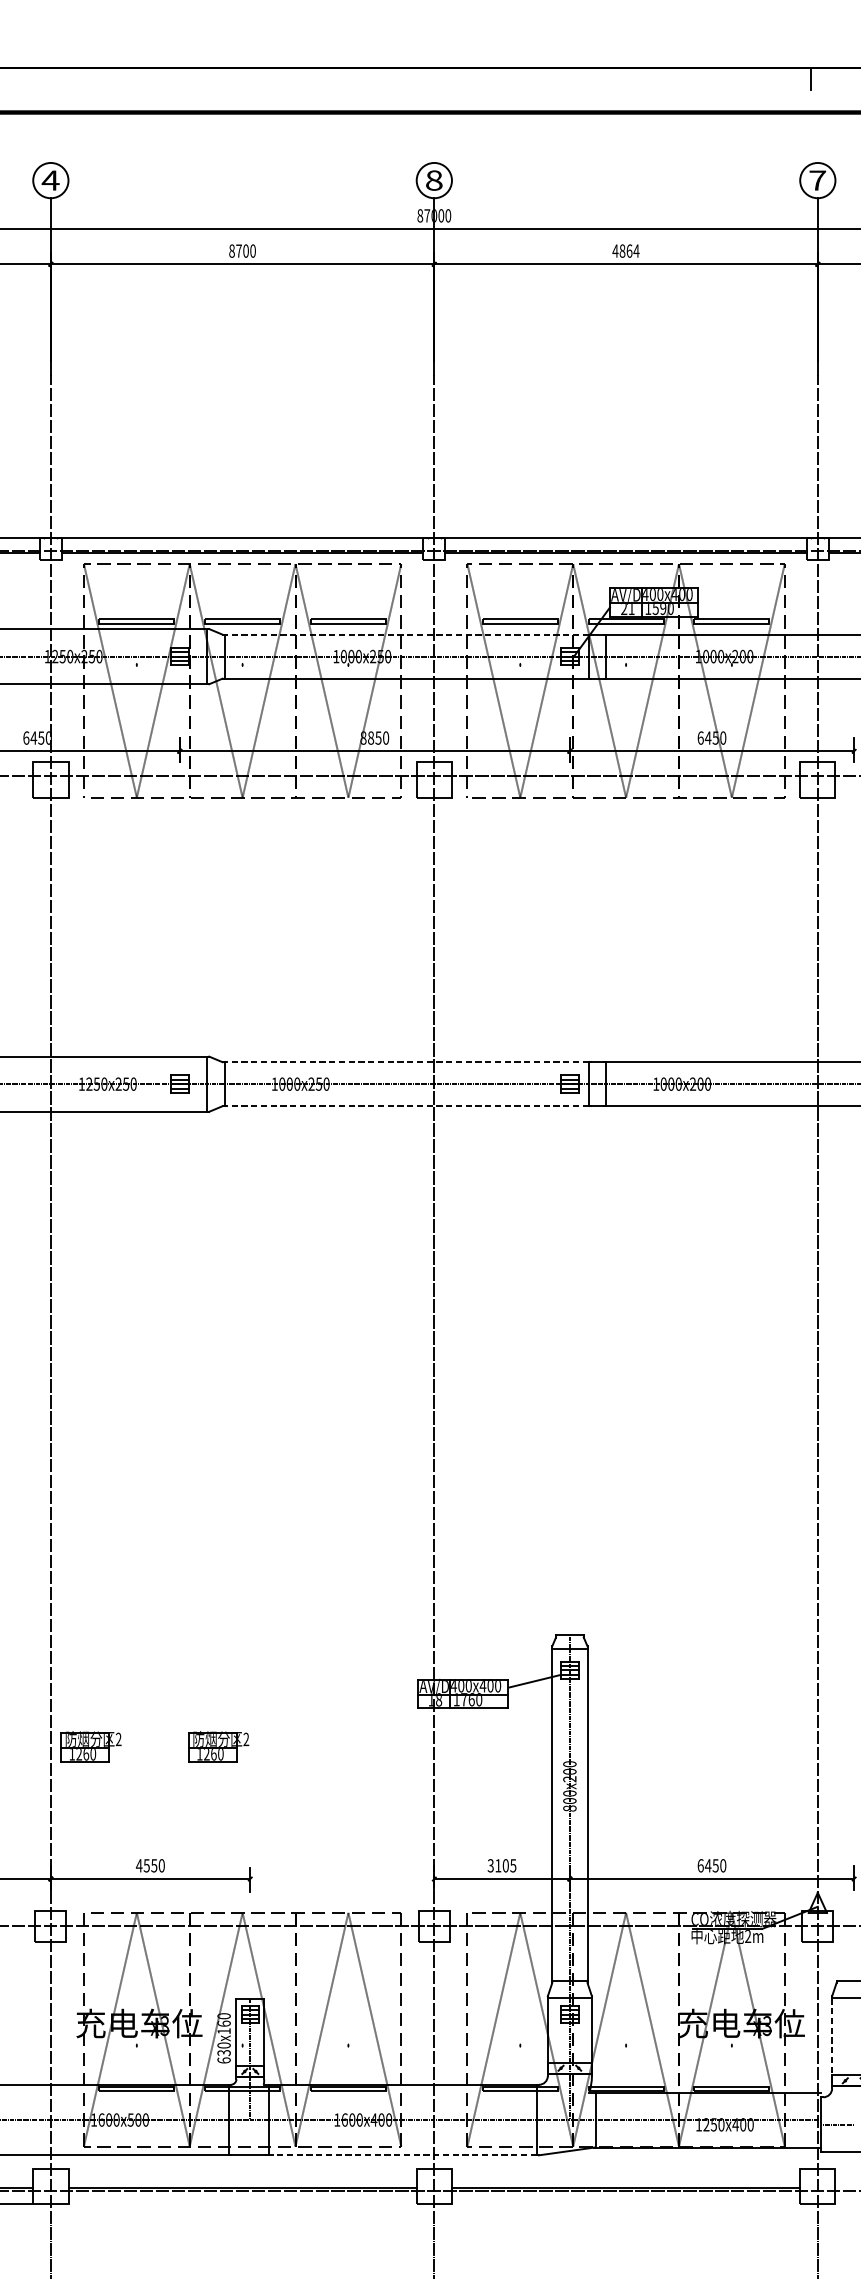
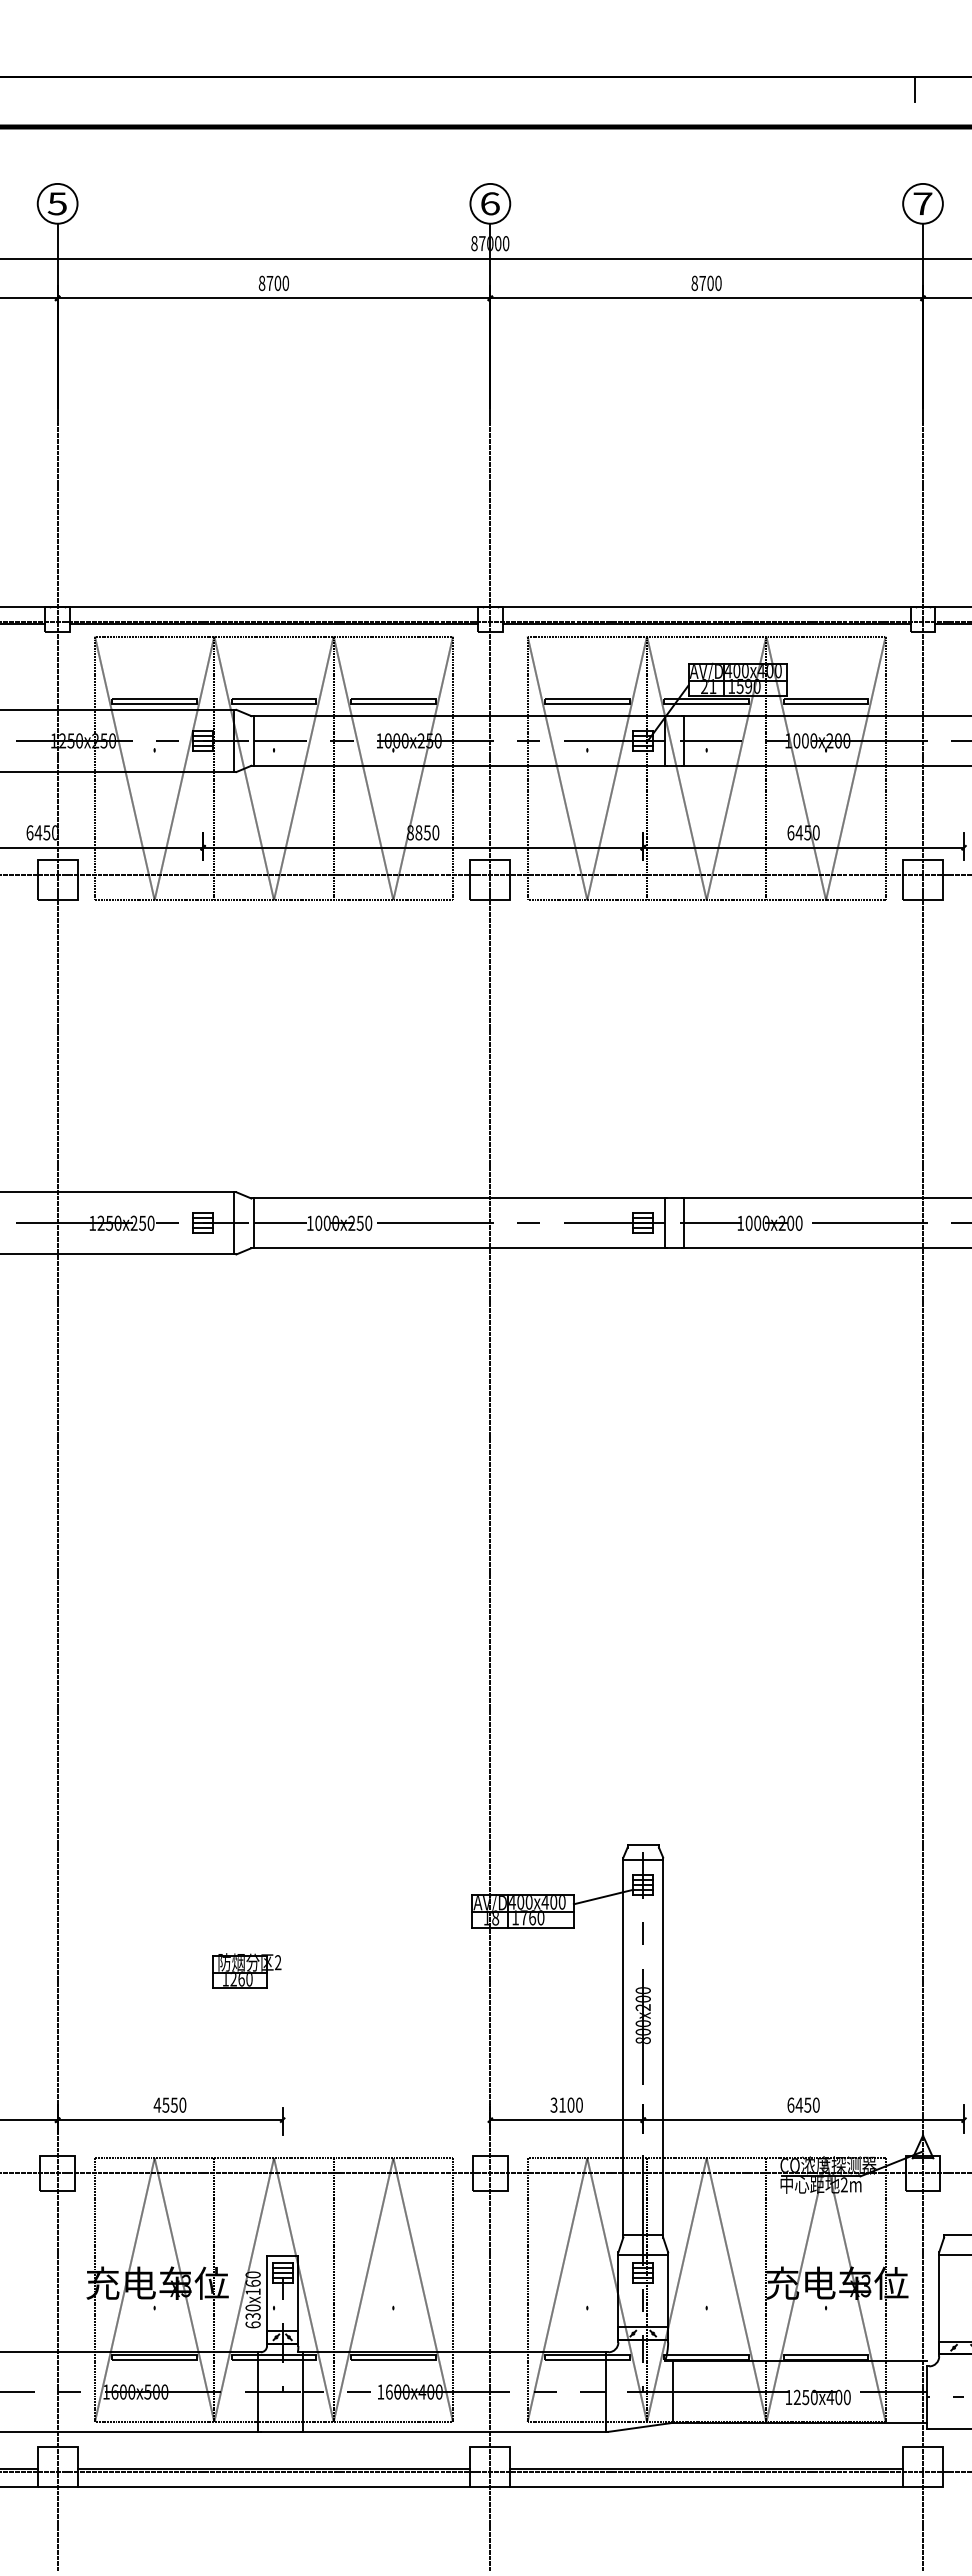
text: (50, 180) -> (57, 203), 4 -> 5
text: (434, 180) -> (490, 203), 8 -> 6
text: (625, 251) -> (706, 283), 4864 -> 8700
line: (406, 634) -> (458, 716), dashed -> solid
line: (406, 1062) -> (458, 1198), dashed -> solid
line: (406, 1106) -> (458, 1248), dashed -> solid
part: (90, 1746) -> (102, 1970), removed
text: (513, 1865) -> (579, 2104), 3105 -> 3100
line: (832, 2042) -> (939, 2304), dashed -> solid
line: (402, 2154) -> (454, 2431), dashed -> solid
line: (242, 2203) -> (273, 2486), added
line: (625, 2203) -> (706, 2486), added

